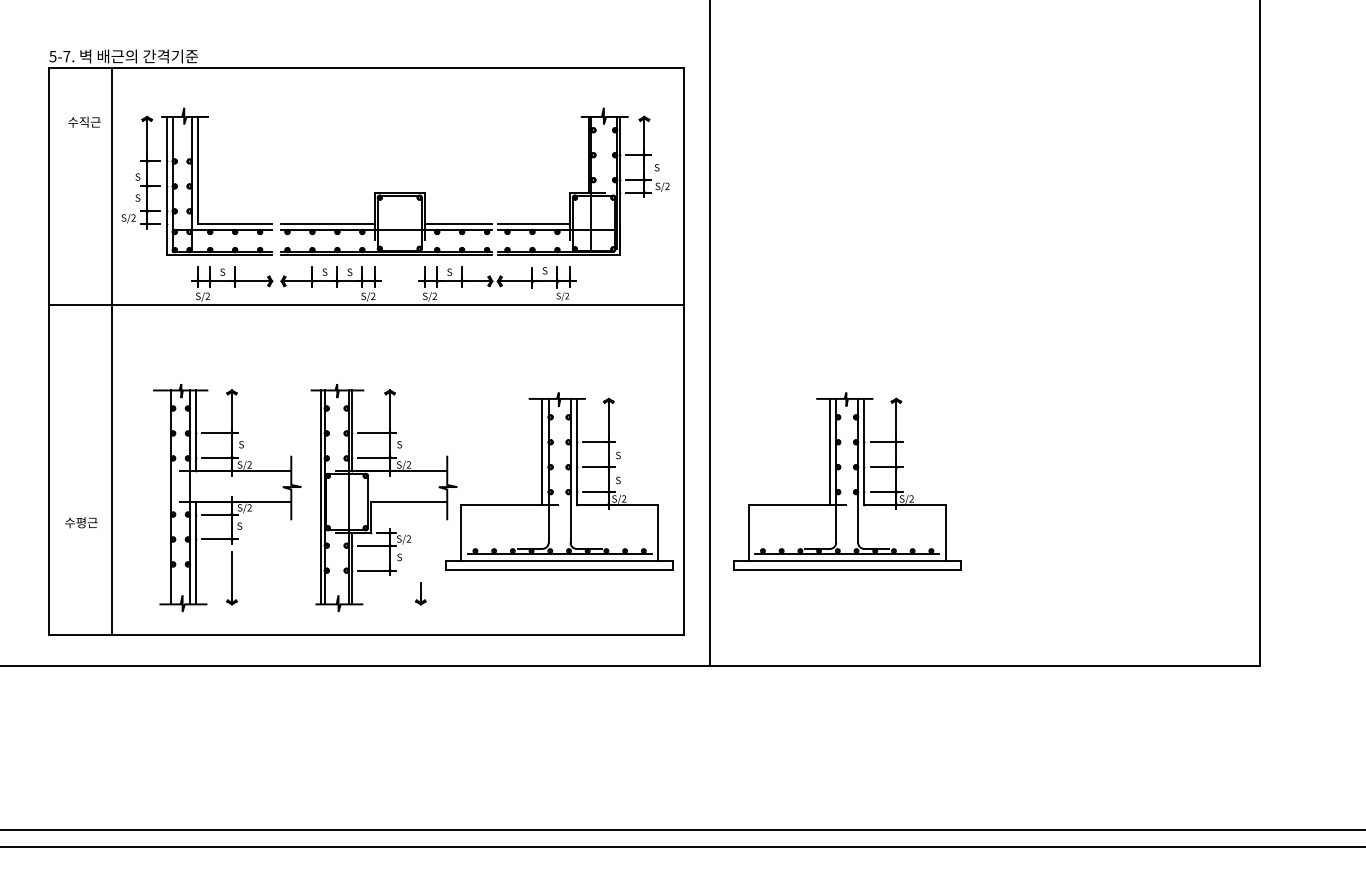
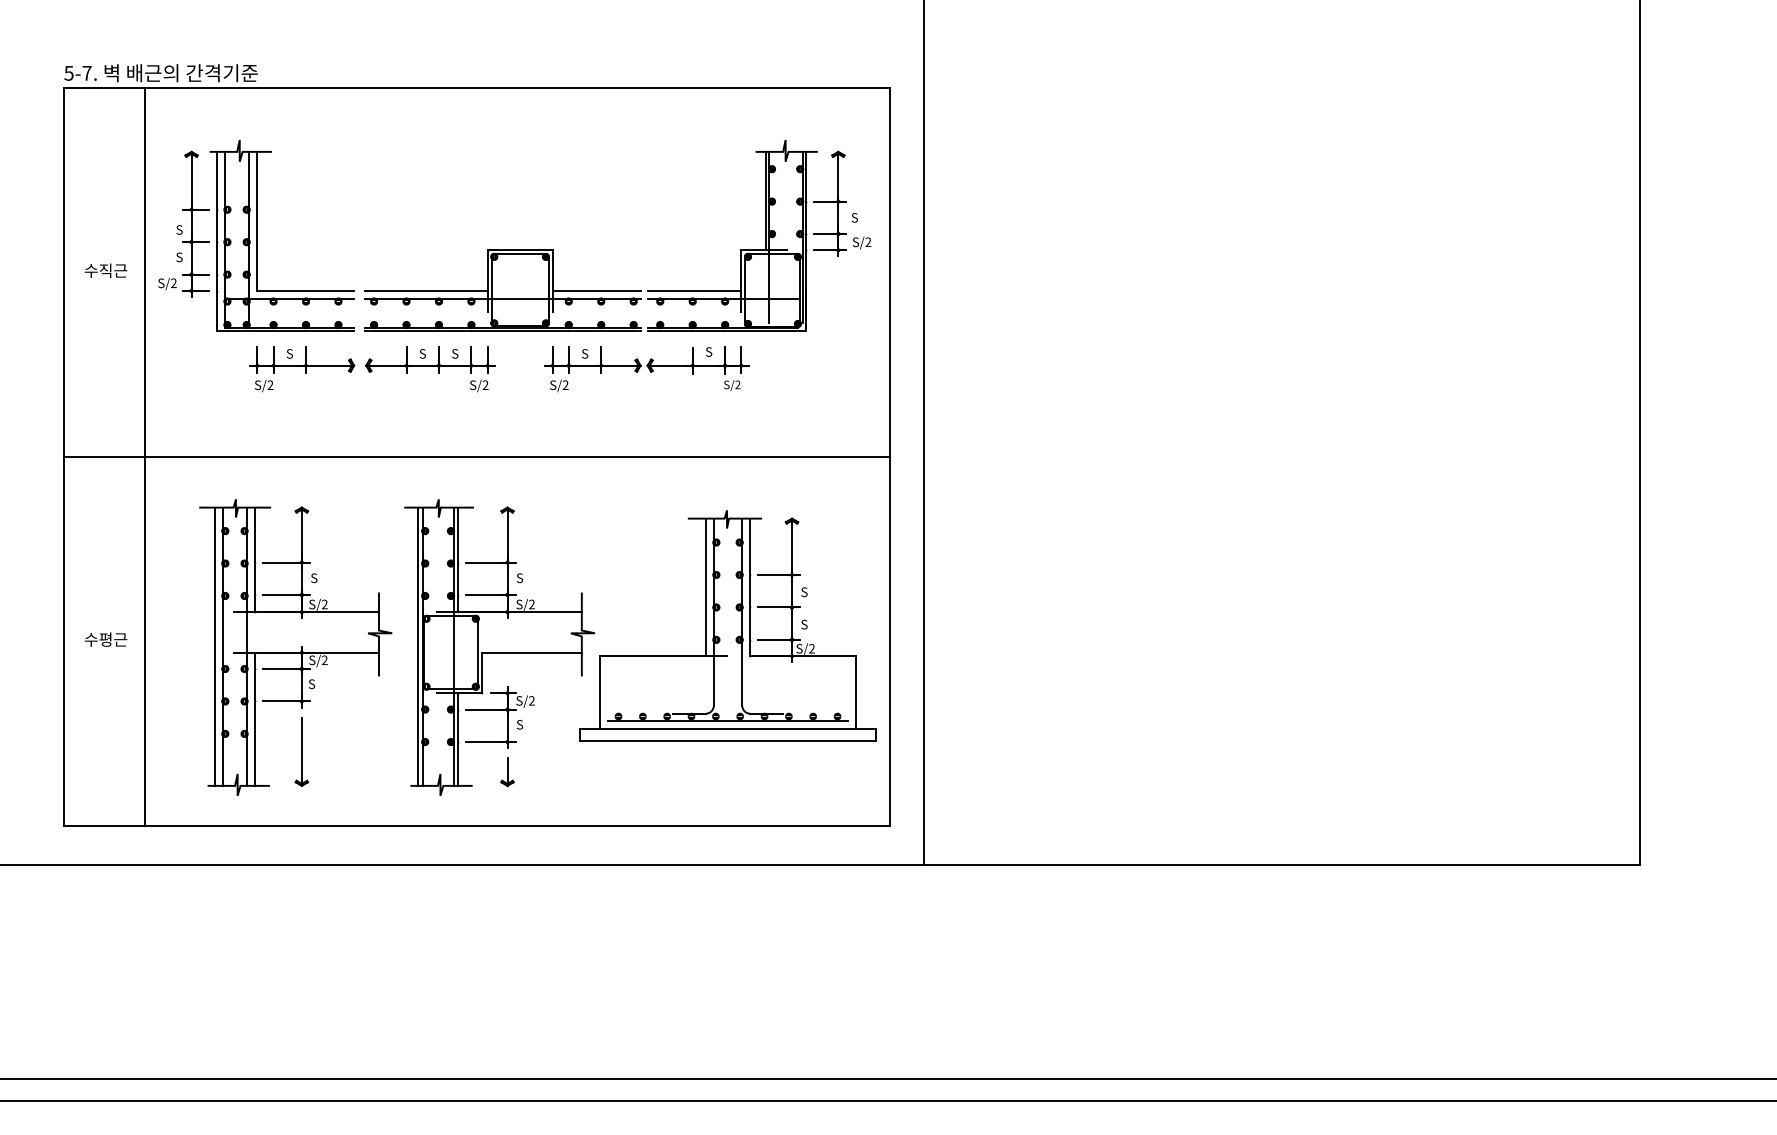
text: (84, 122) -> (105, 270), moved
line: (367, 304) -> (477, 456), moved
part: (846, 481) -> (1101, 625), removed
line: (164, 497) -> (214, 646), added
text: (81, 522) -> (105, 639), moved
part: (420, 593) -> (507, 771), moved

